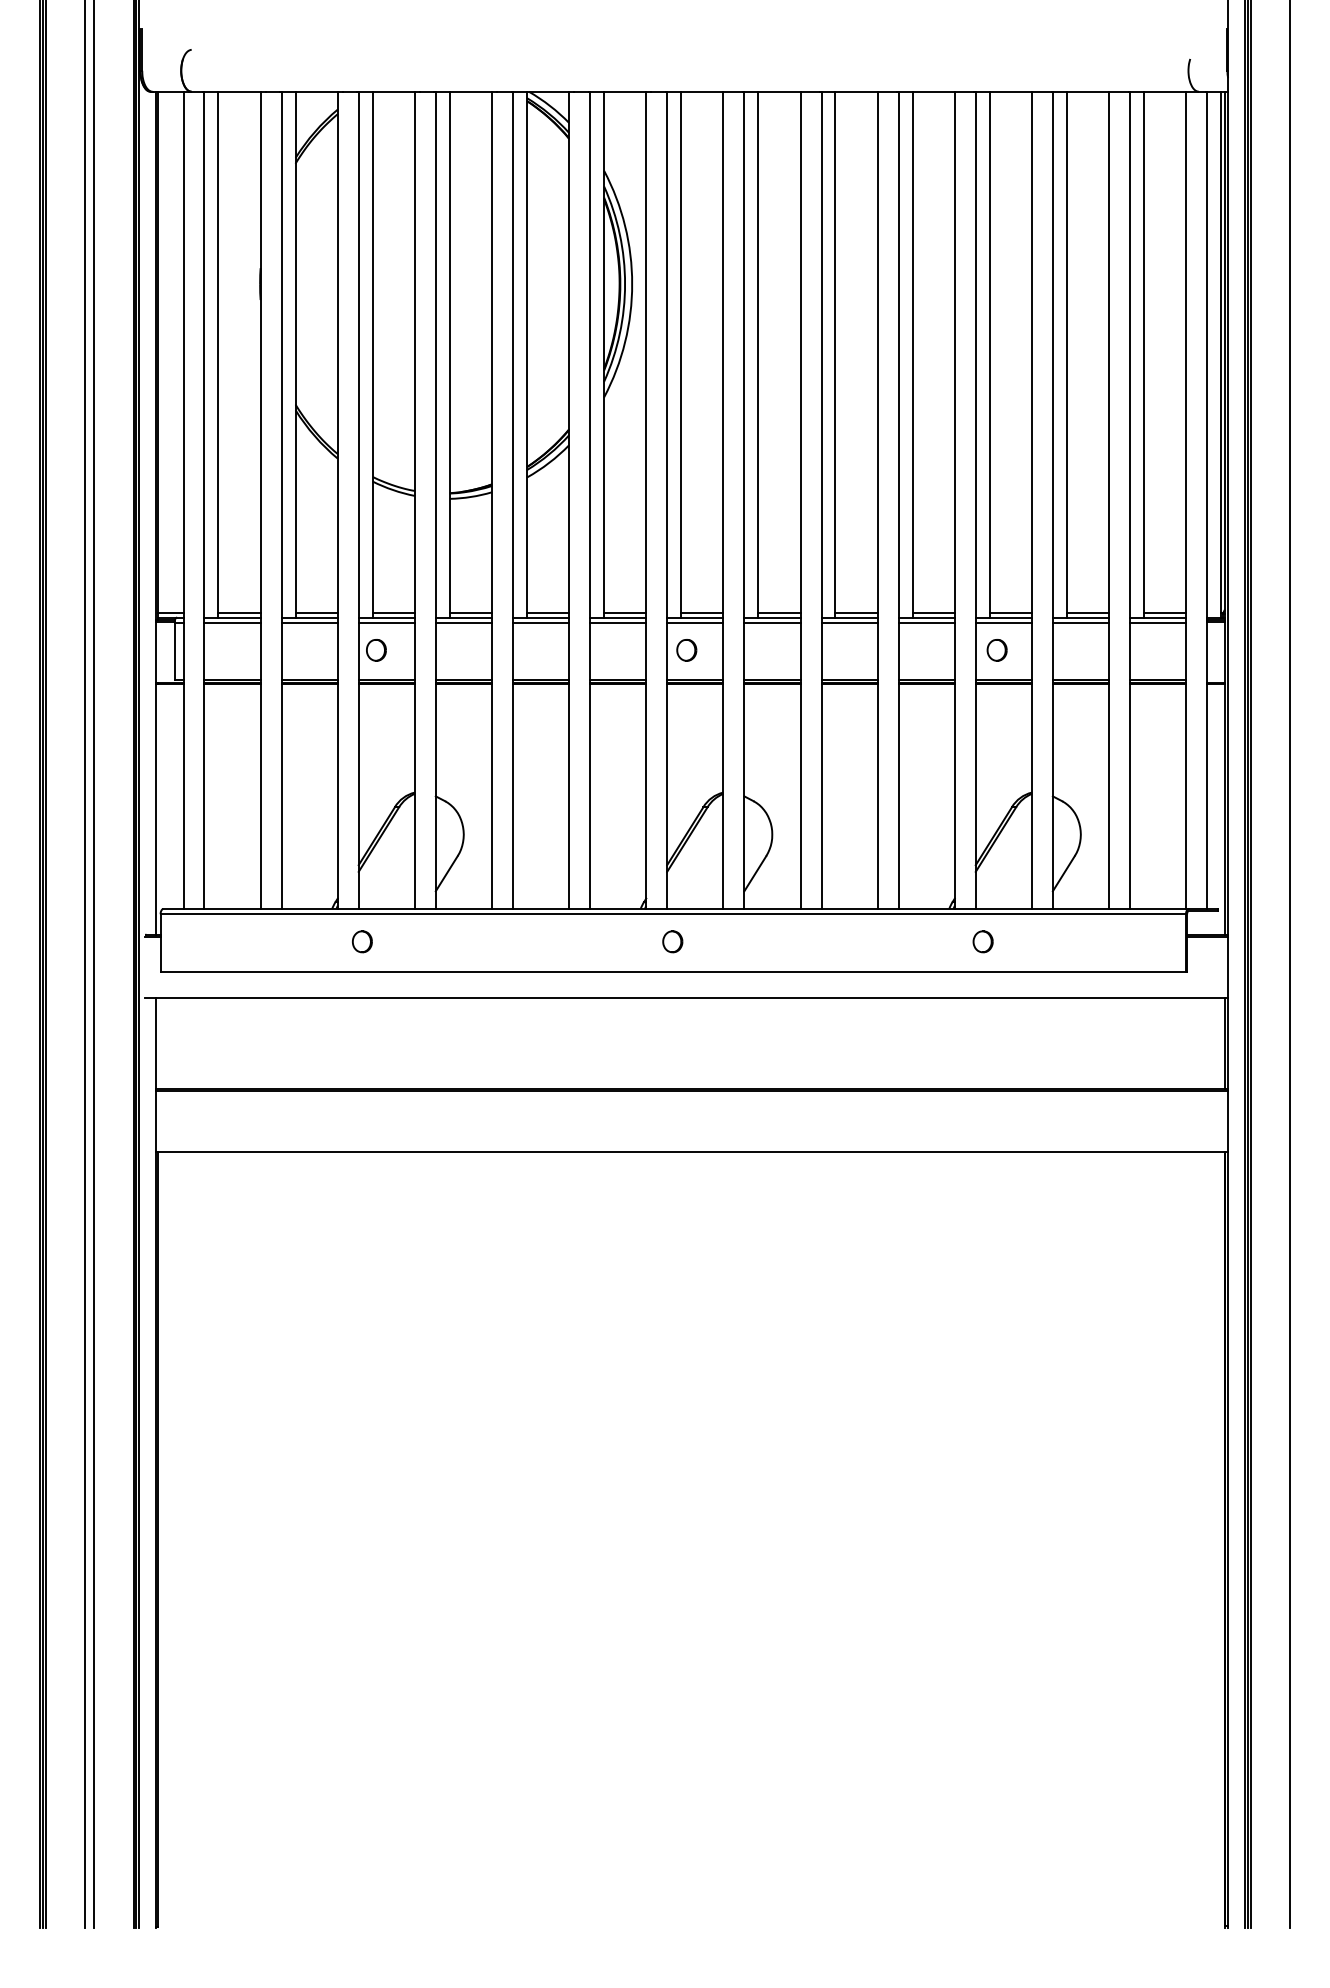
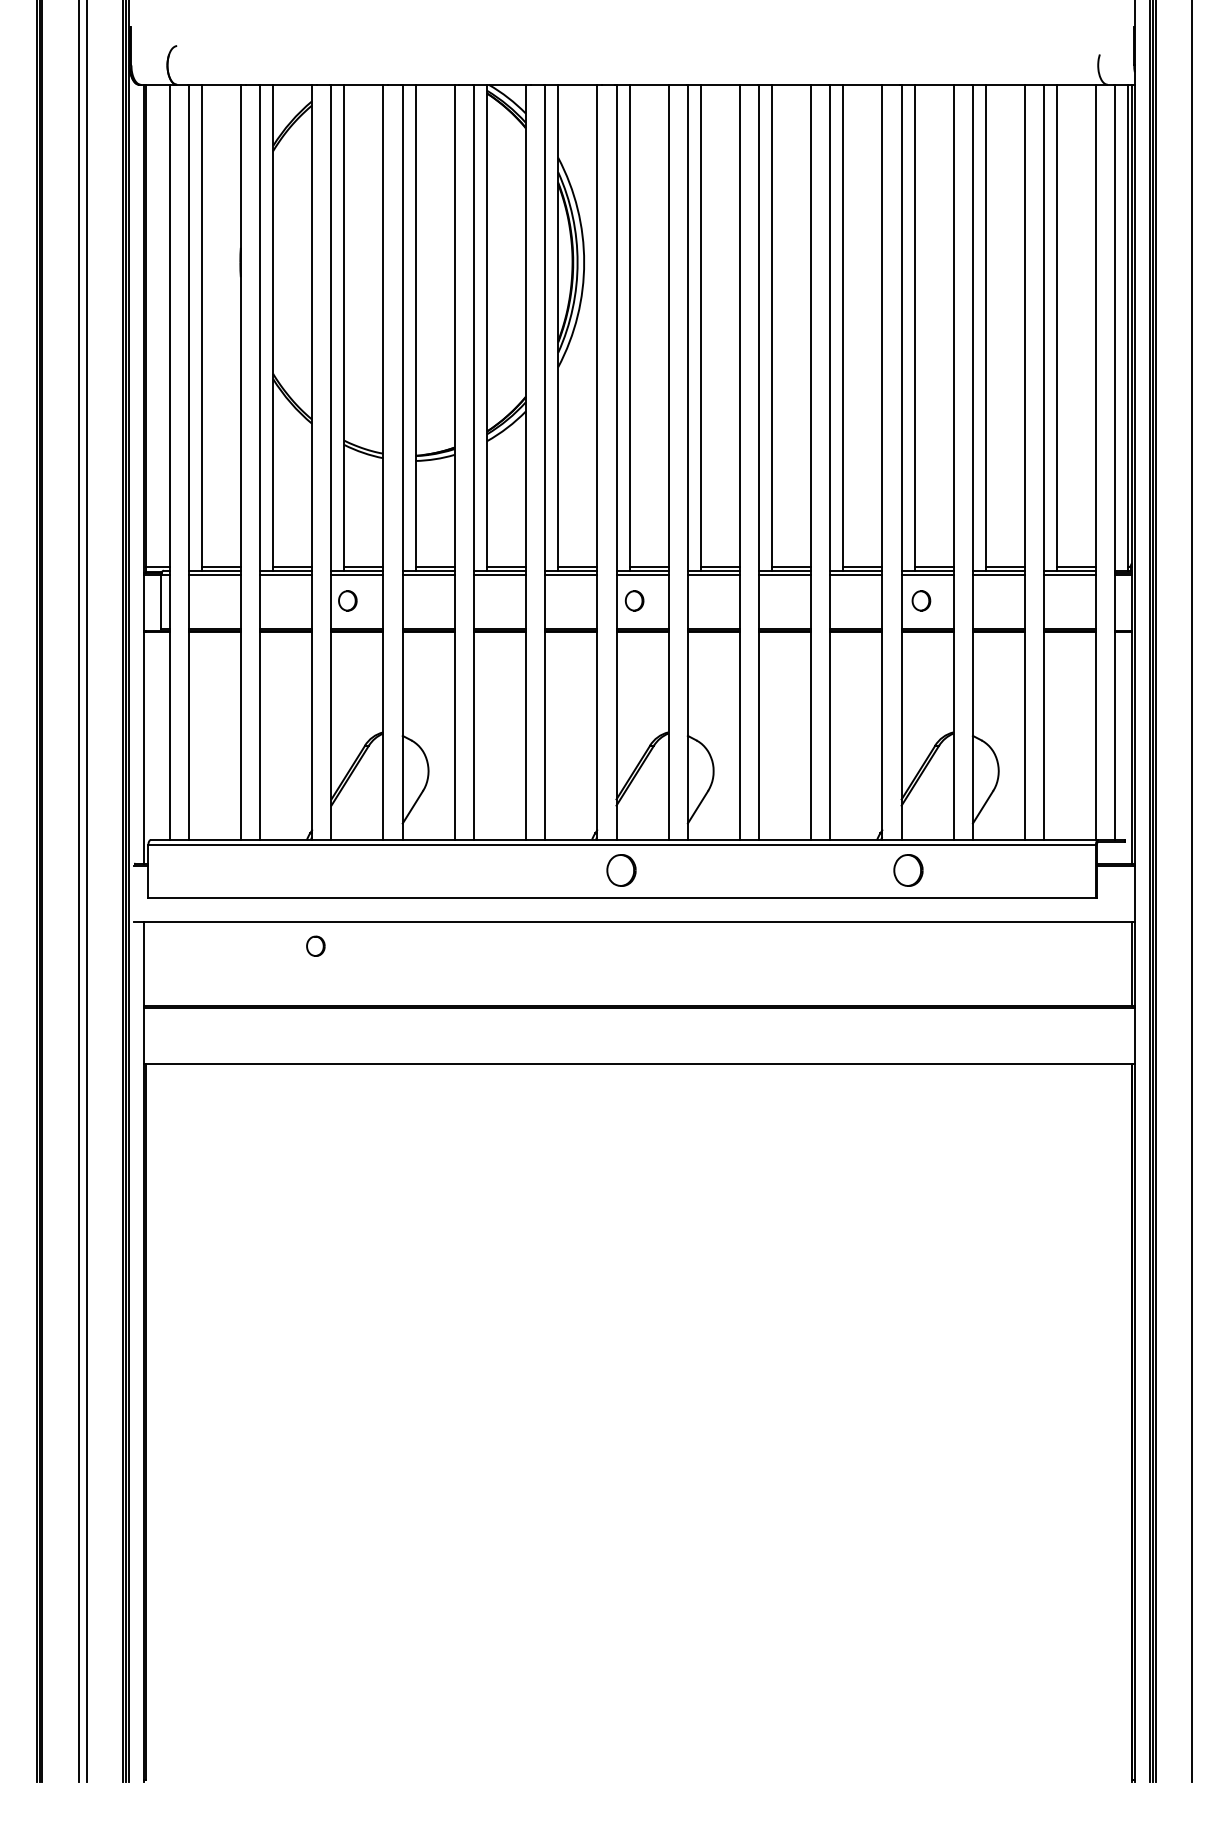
part: (361, 940) -> (315, 945), moved
part: (672, 940) -> (621, 869), size x1.6
part: (983, 940) -> (908, 869), size x1.6

